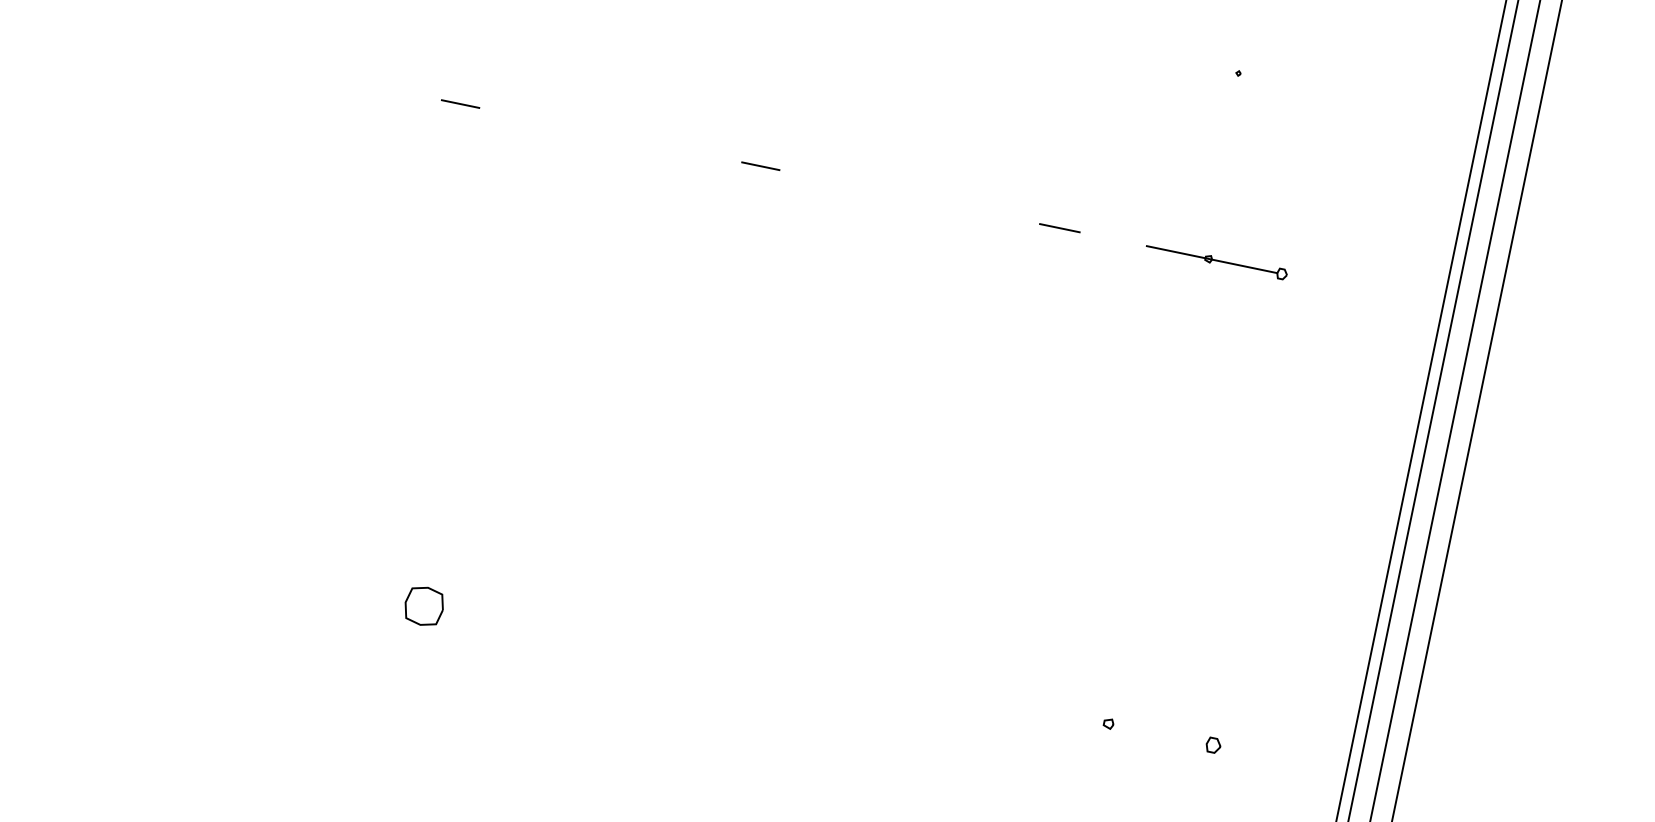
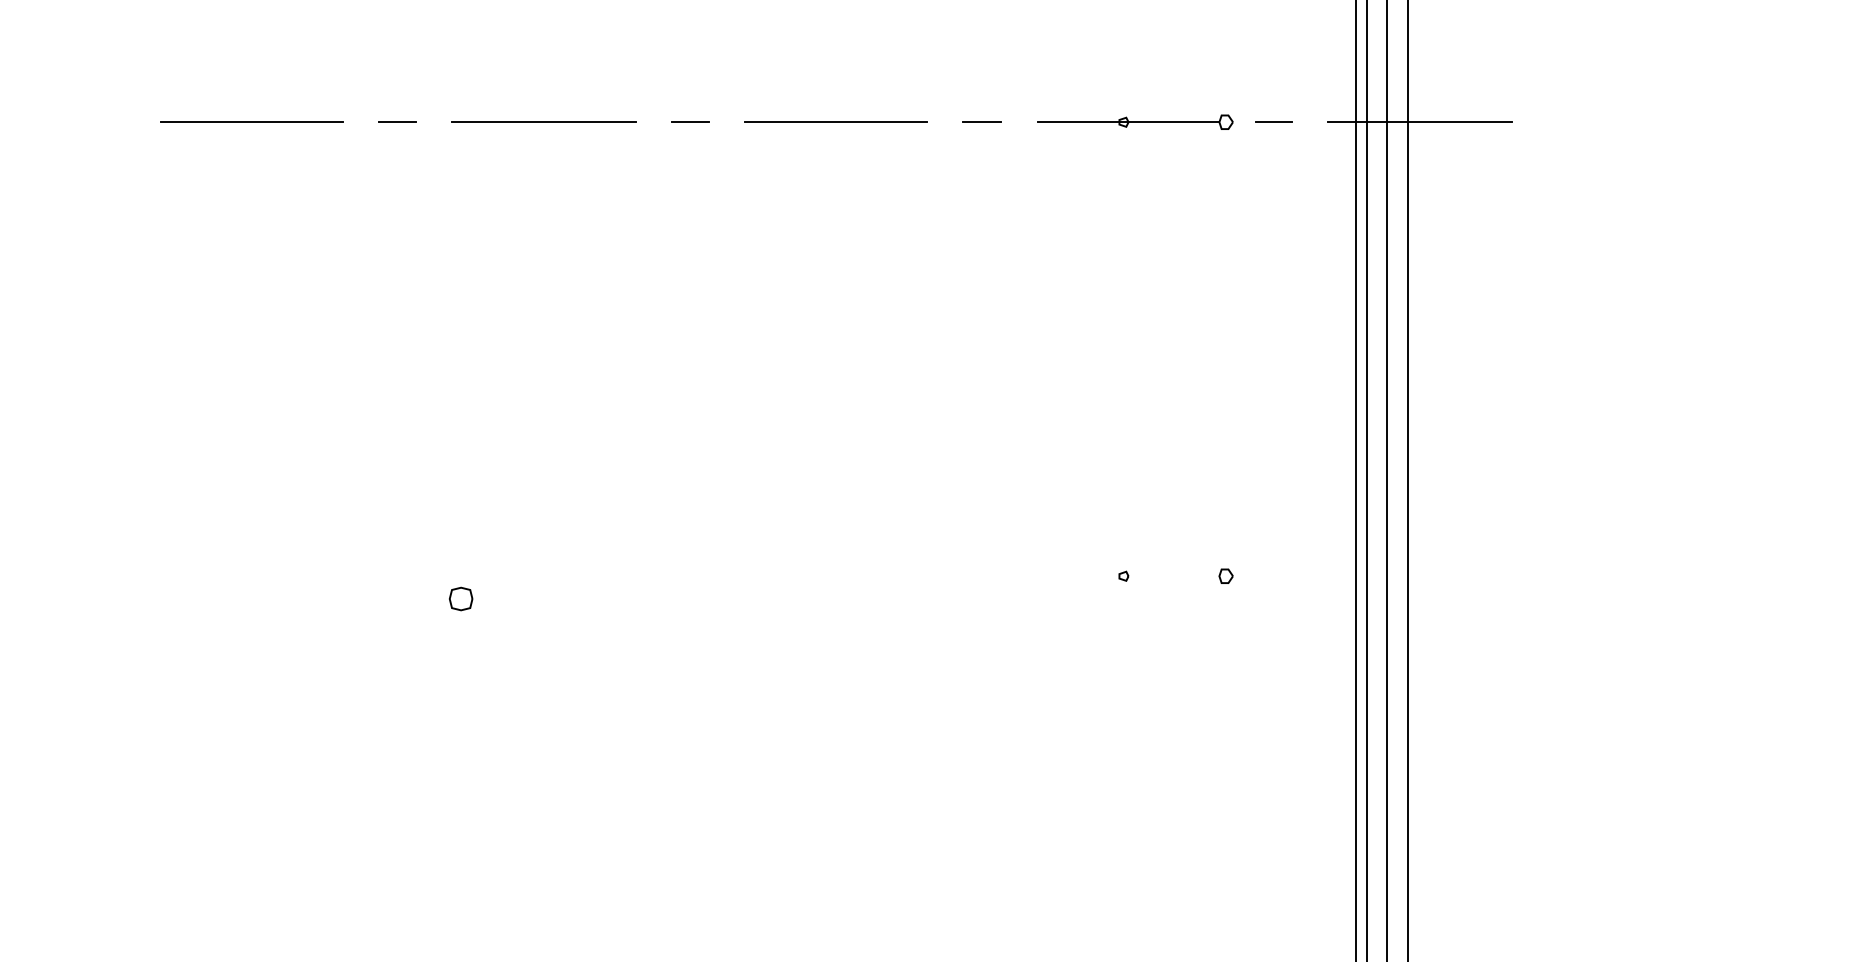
line: (311, 73) -> (252, 122), added
line: (610, 135) -> (543, 122), added
line: (909, 197) -> (835, 122), added
part: (1217, 259) -> (1135, 121), size x1.43
line: (1358, 289) -> (1273, 121), added
line: (1509, 321) -> (1420, 122), added
part: (424, 605) -> (461, 598), size x0.62

